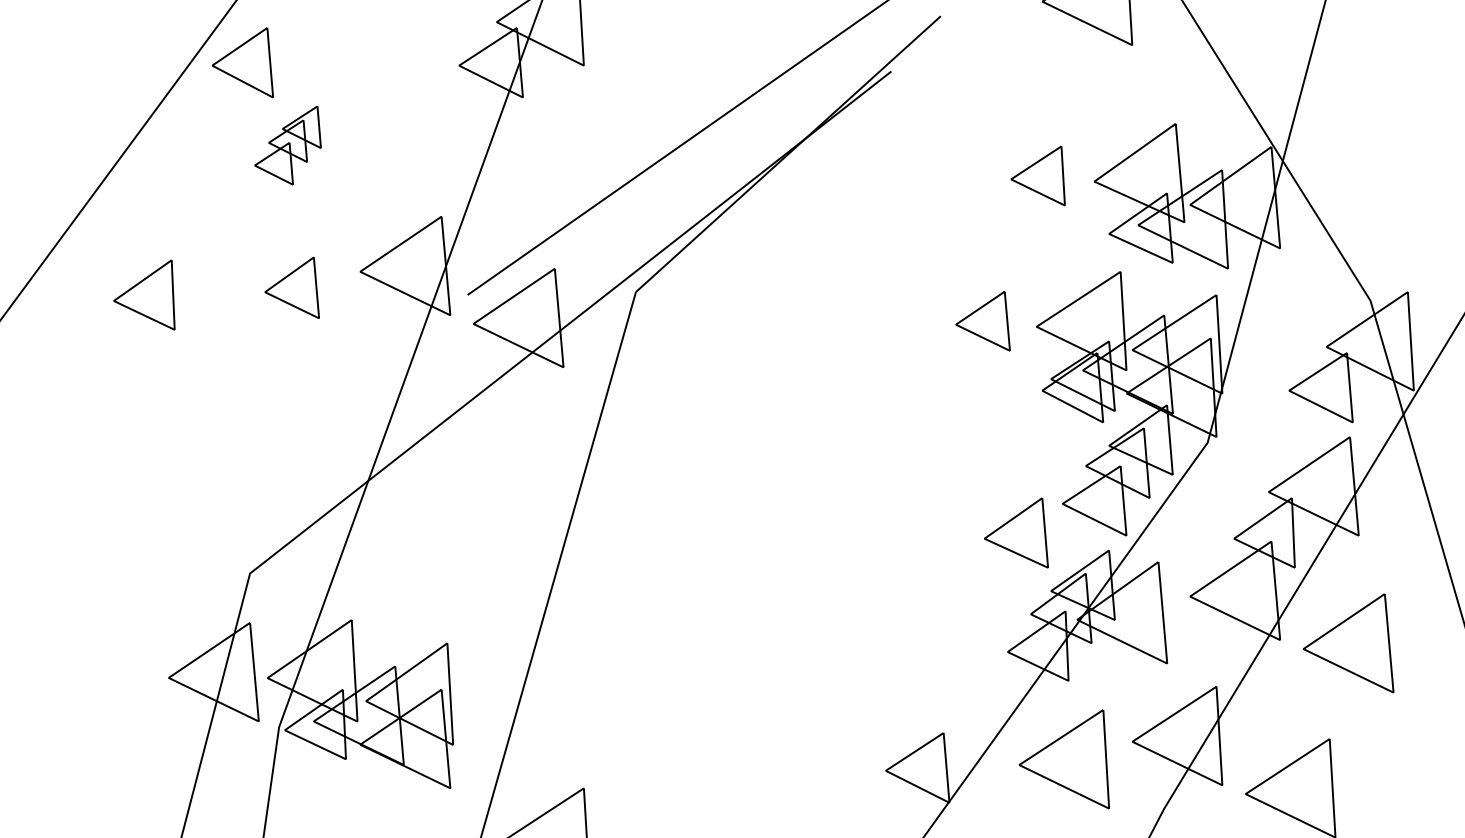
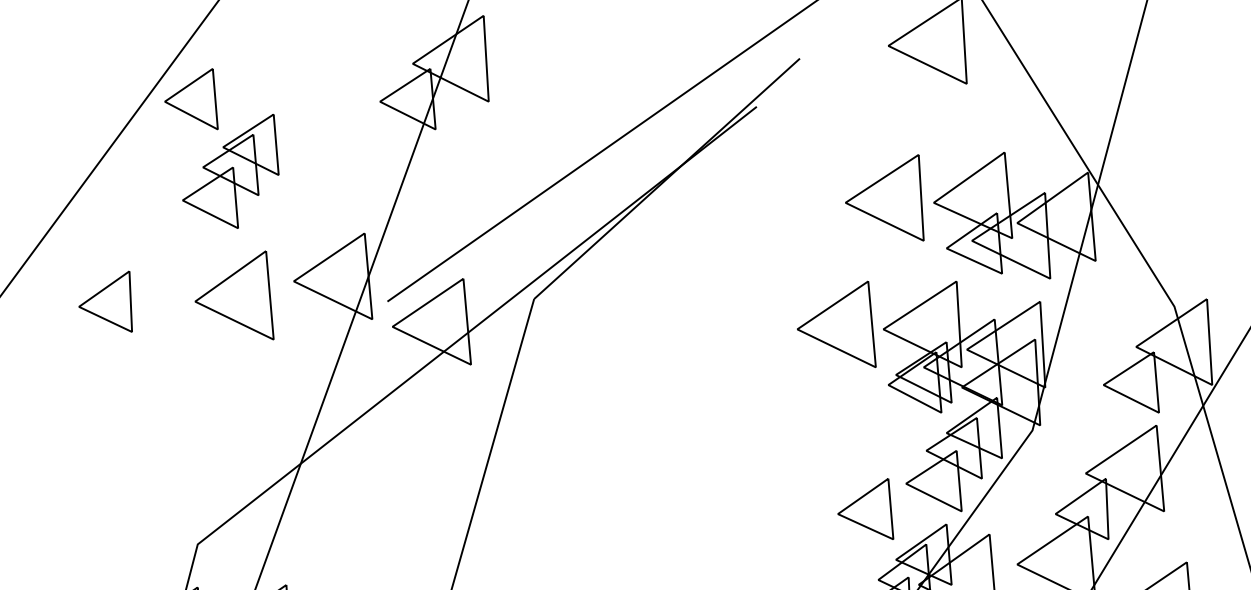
part: (287, 145) -> (230, 171), size x1.67
part: (1037, 175) -> (884, 197), size x1.67
part: (291, 287) -> (233, 295), size x1.67
part: (982, 321) -> (836, 324), size x1.67

